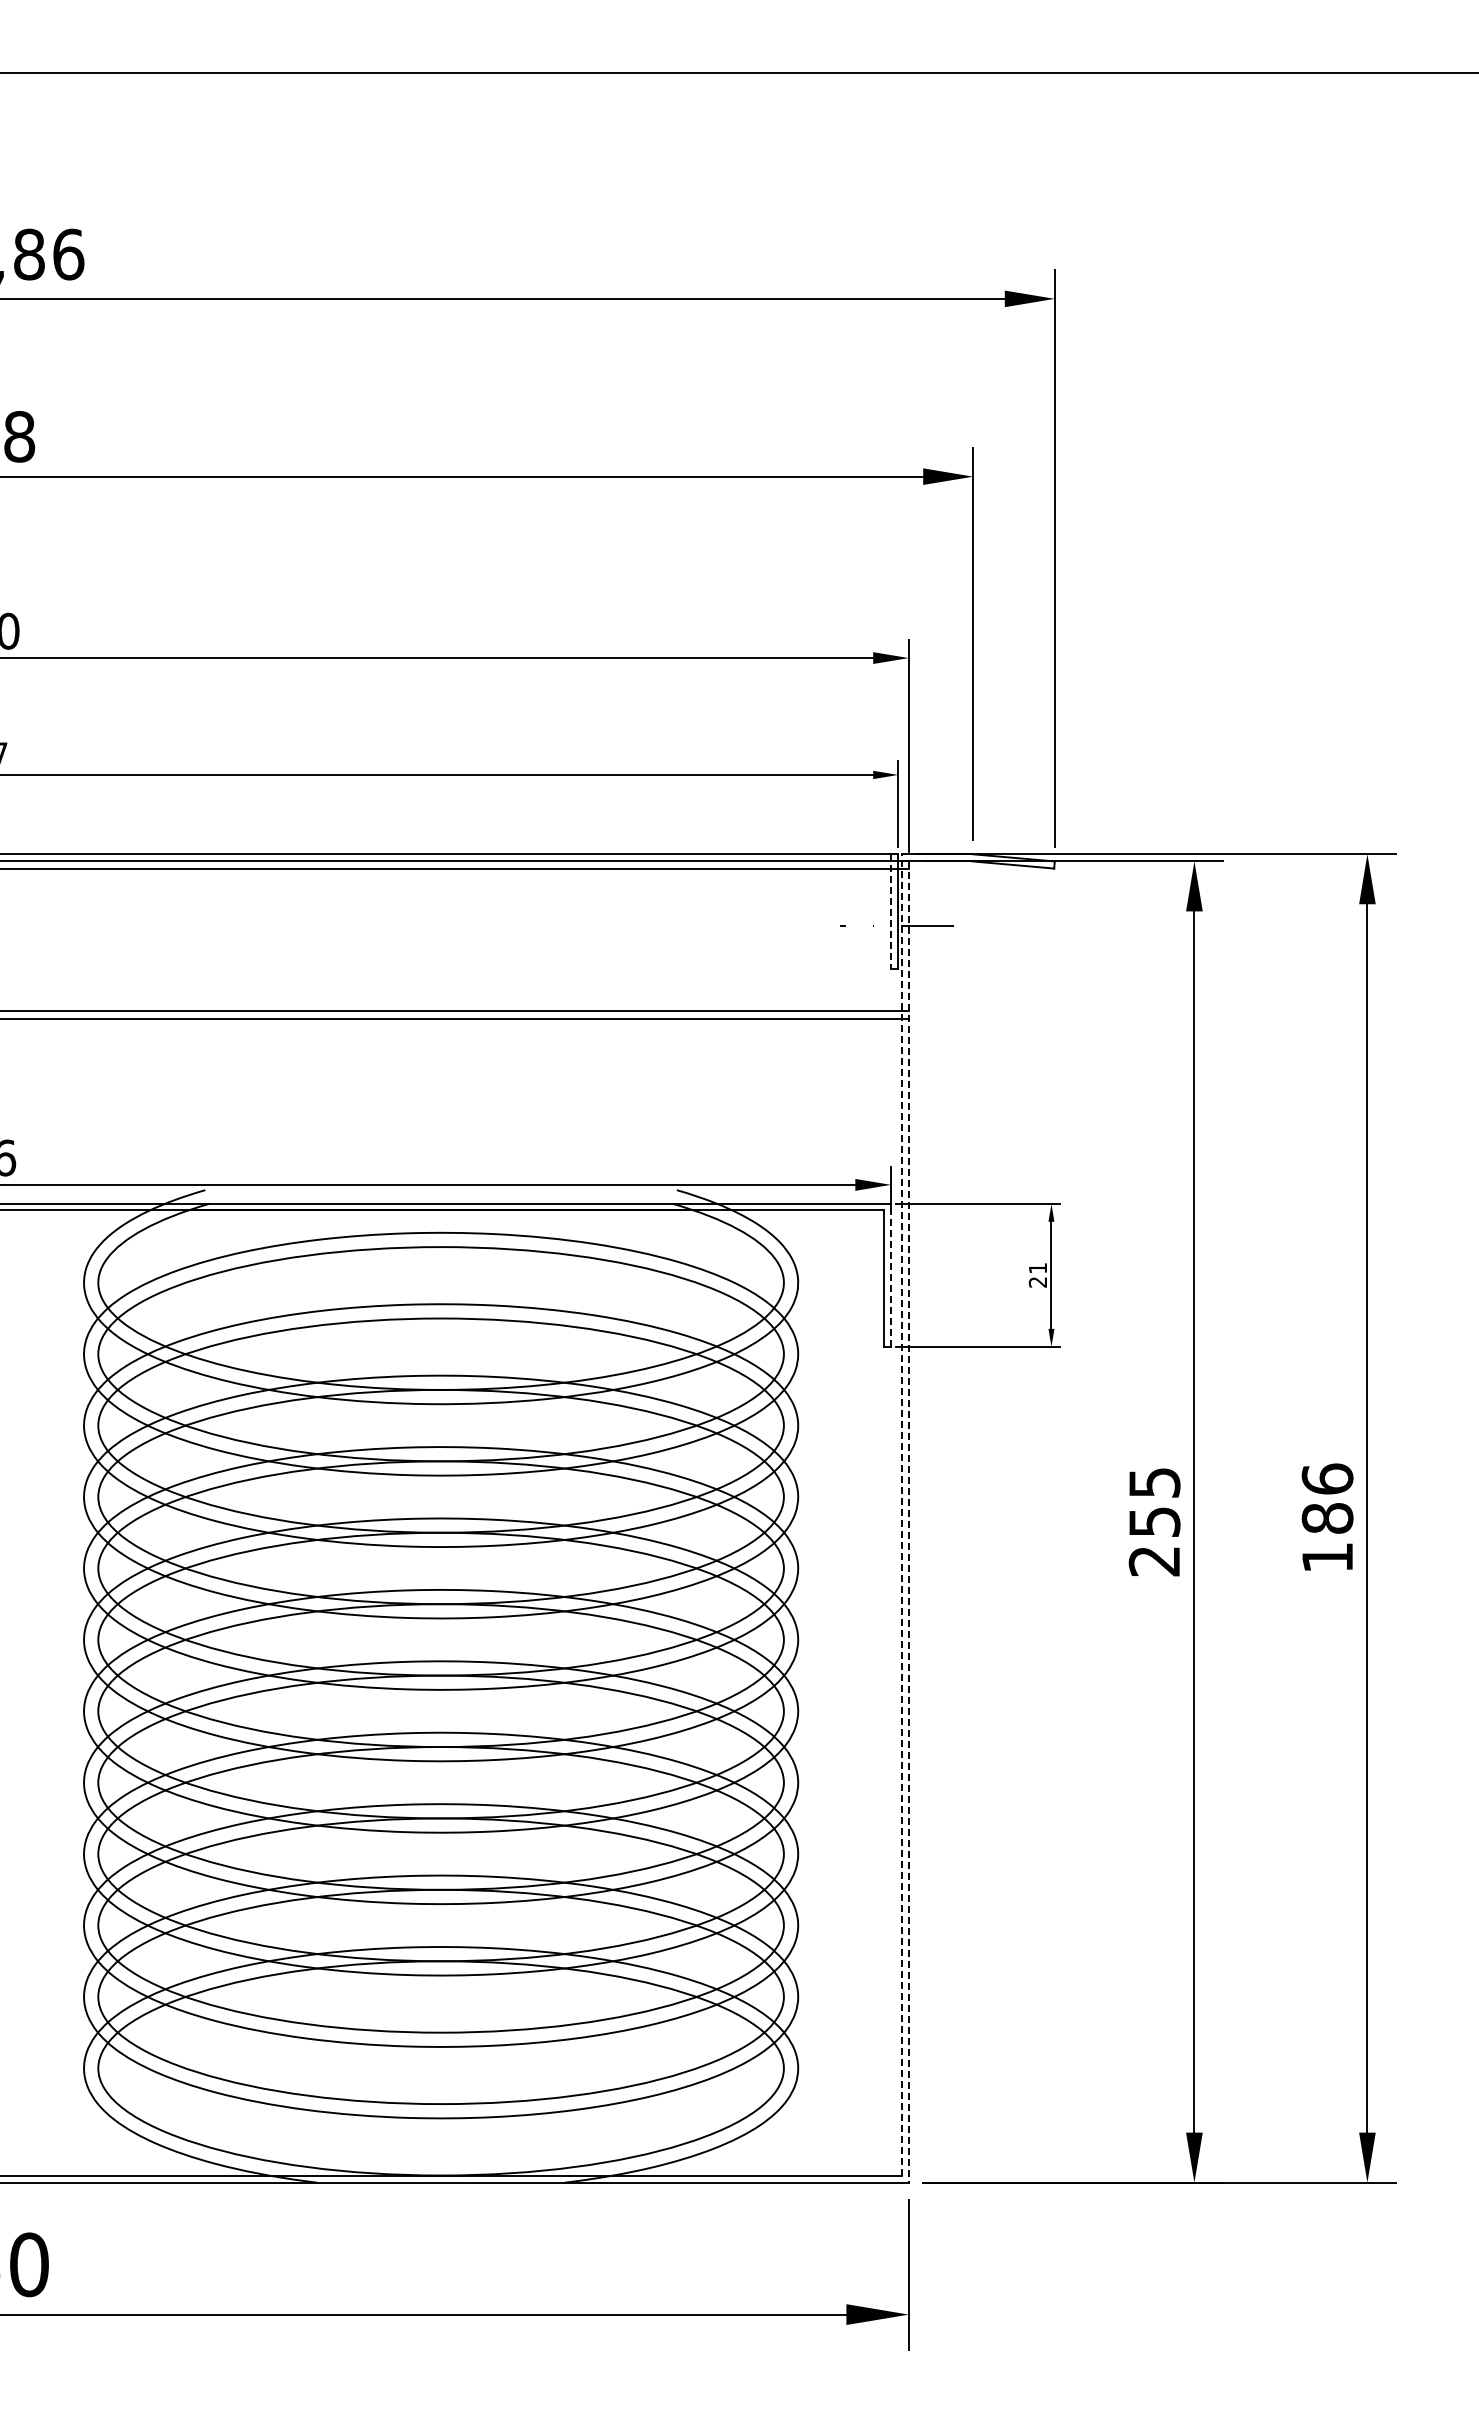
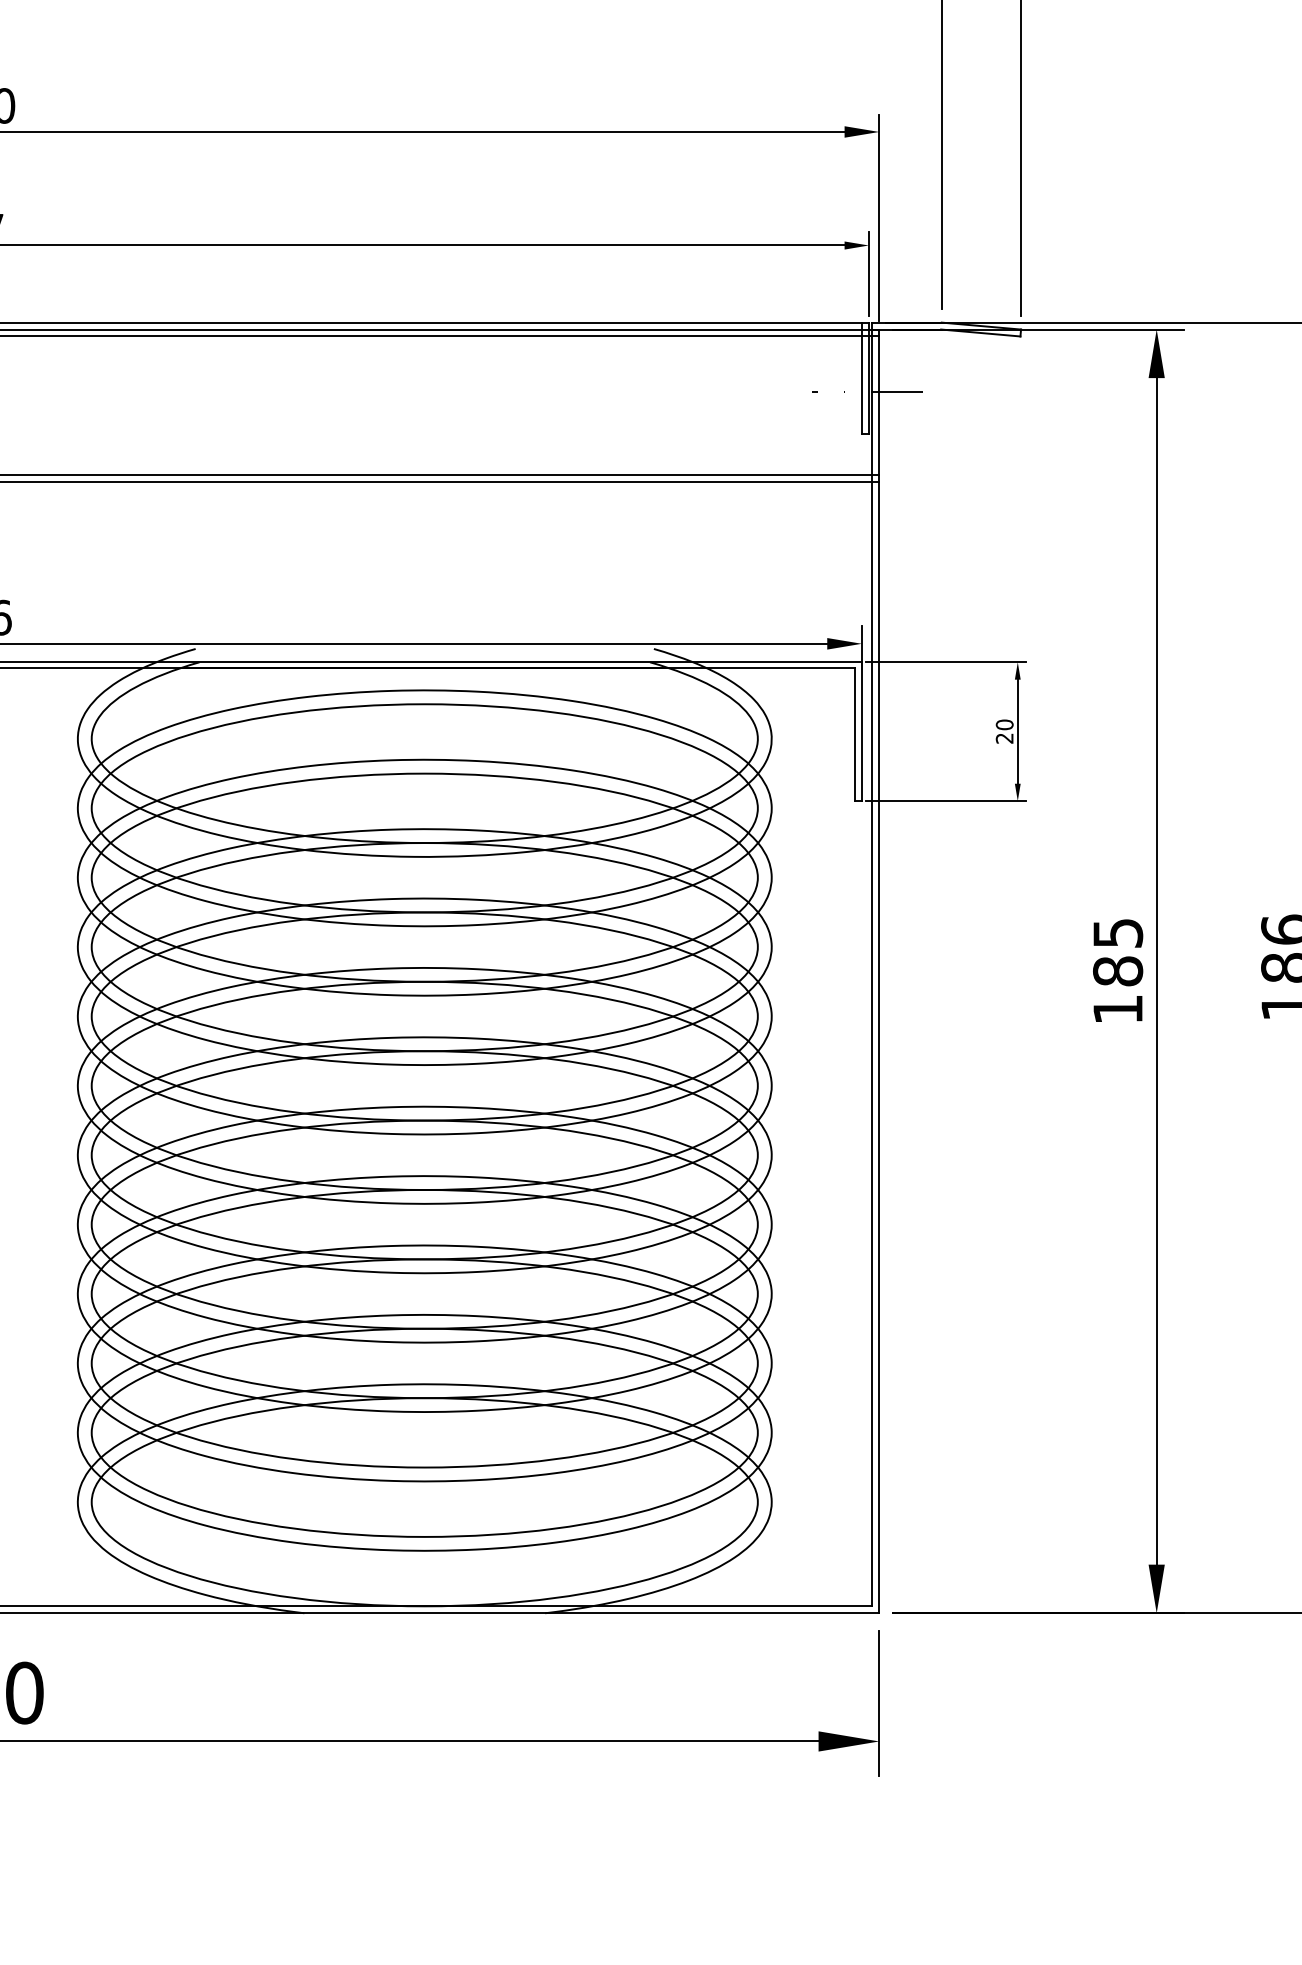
line: (891, 911) -> (862, 378), dashed -> solid
text: (1037, 1267) -> (1004, 724), 21 -> 20
line: (891, 1274) -> (862, 730), dashed -> solid
line: (901, 1514) -> (872, 964), dashed -> solid
line: (908, 1522) -> (878, 971), dashed -> solid
text: (1154, 1541) -> (1117, 990), 255 -> 185

